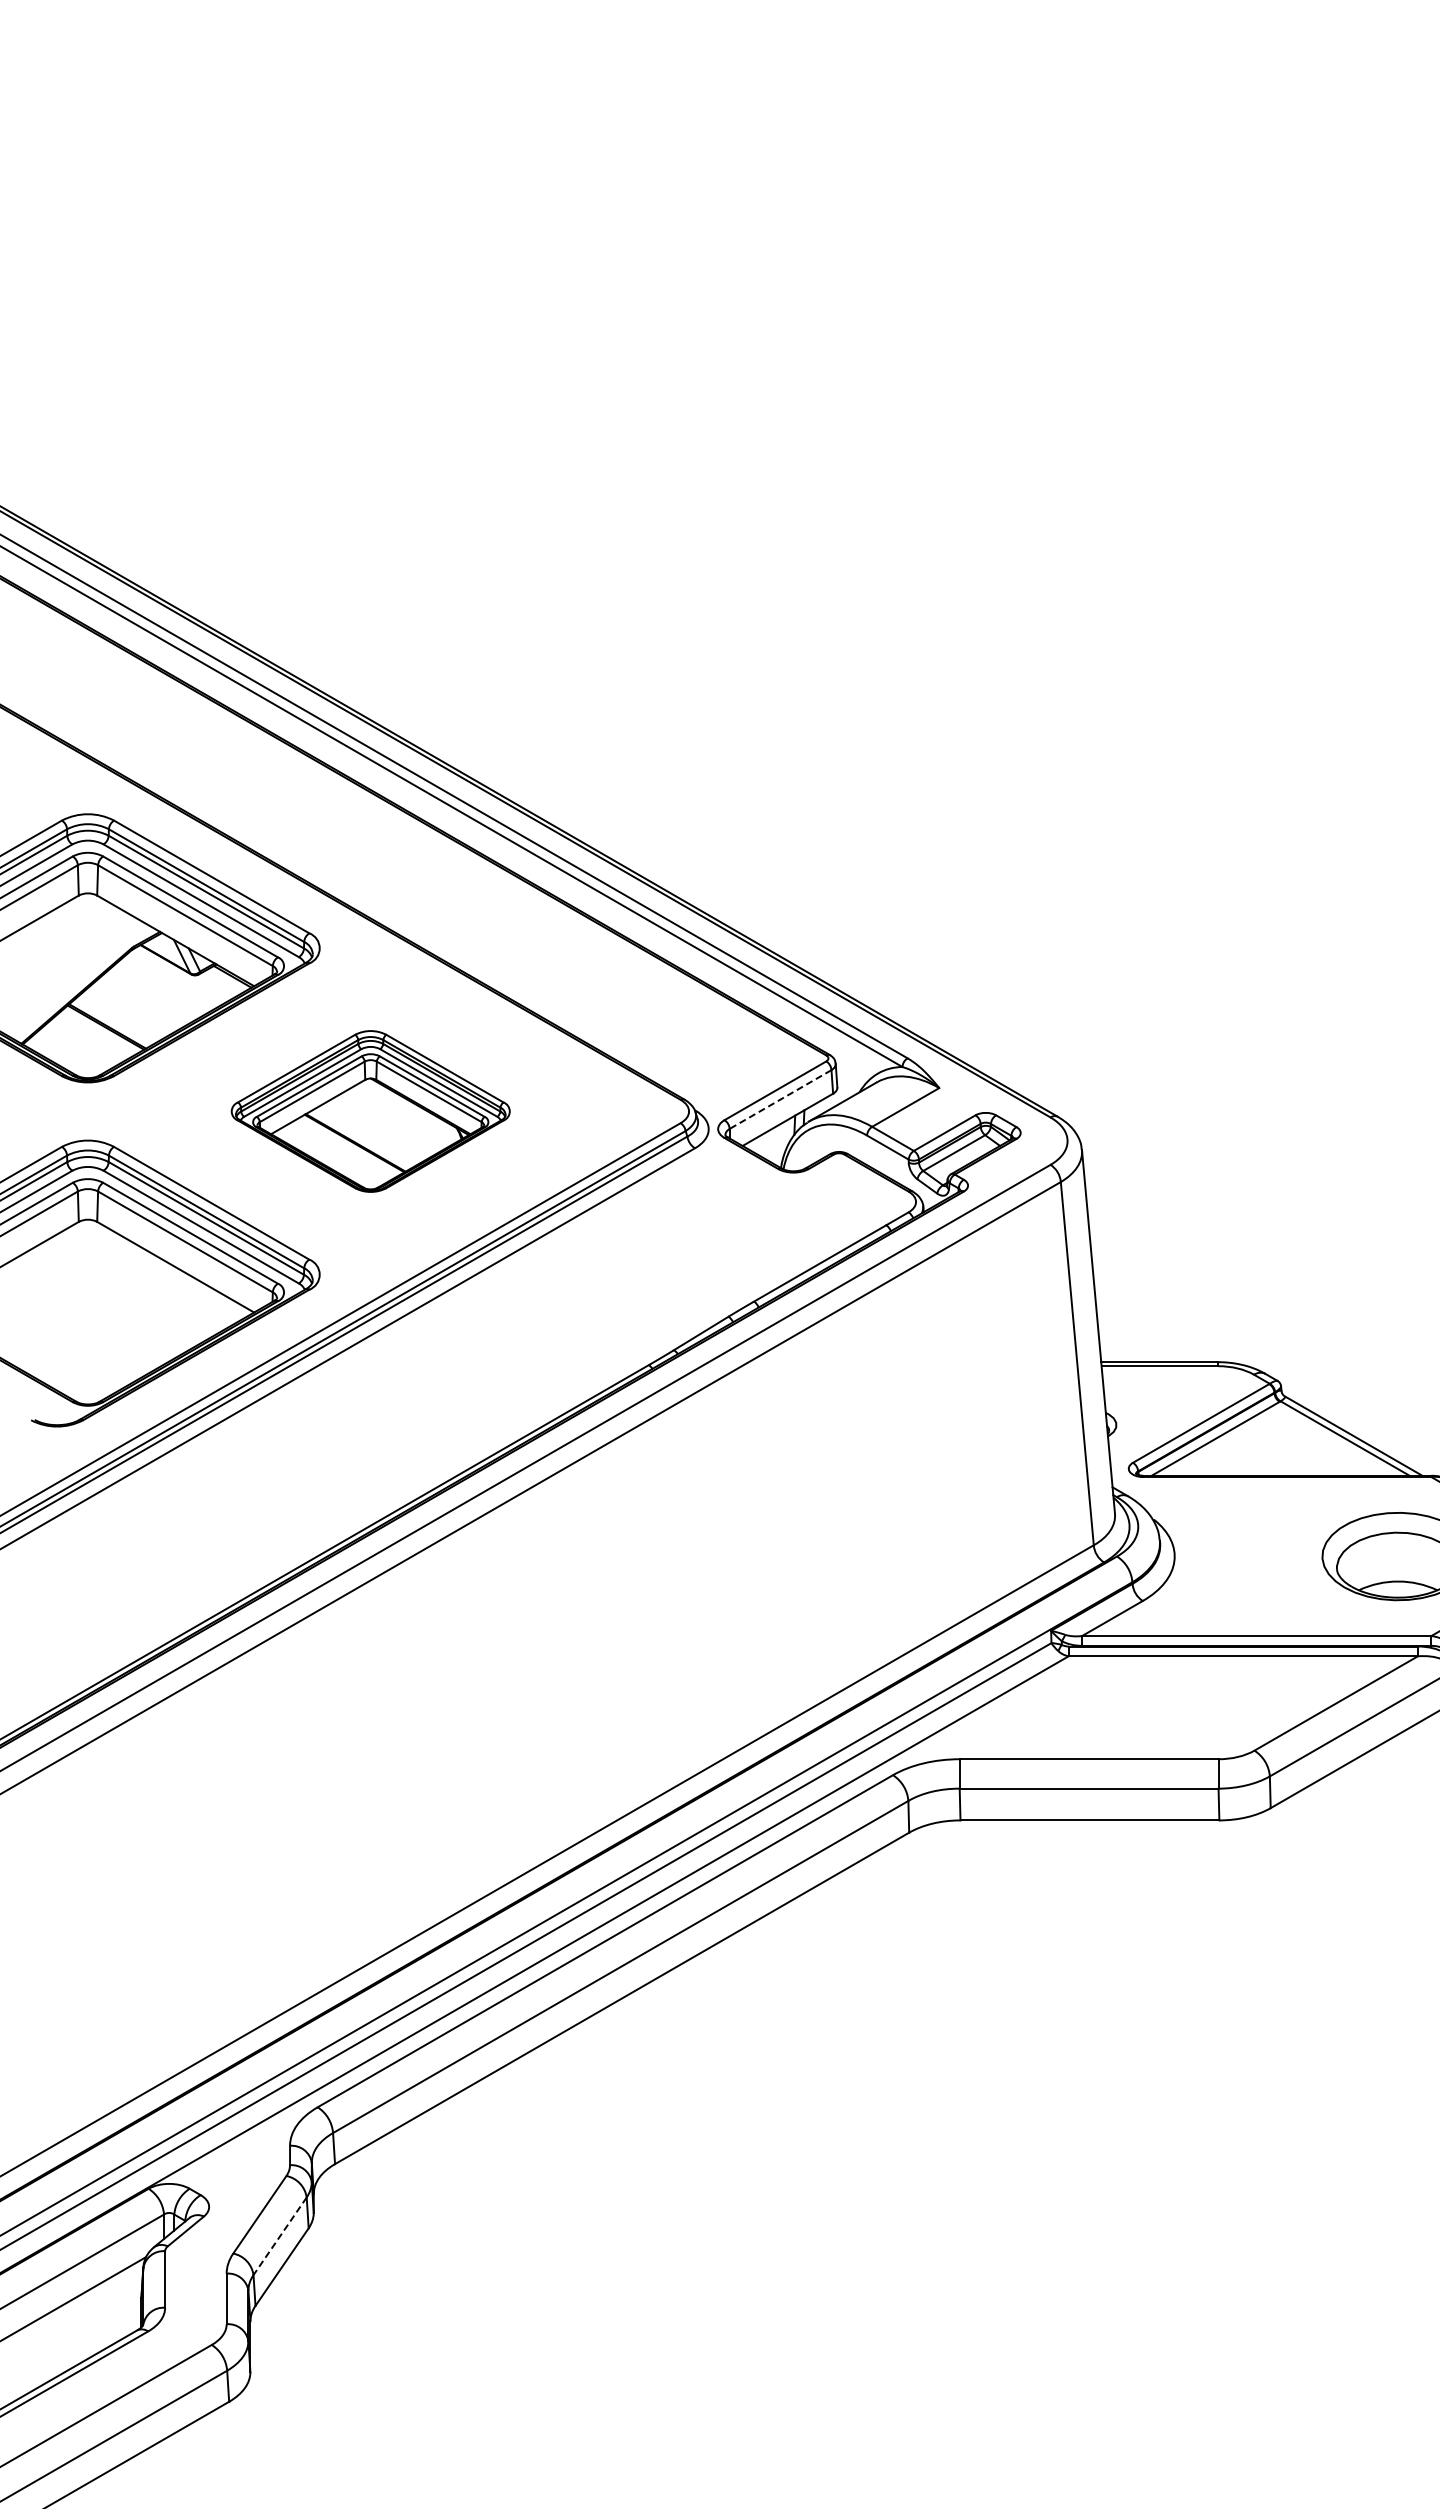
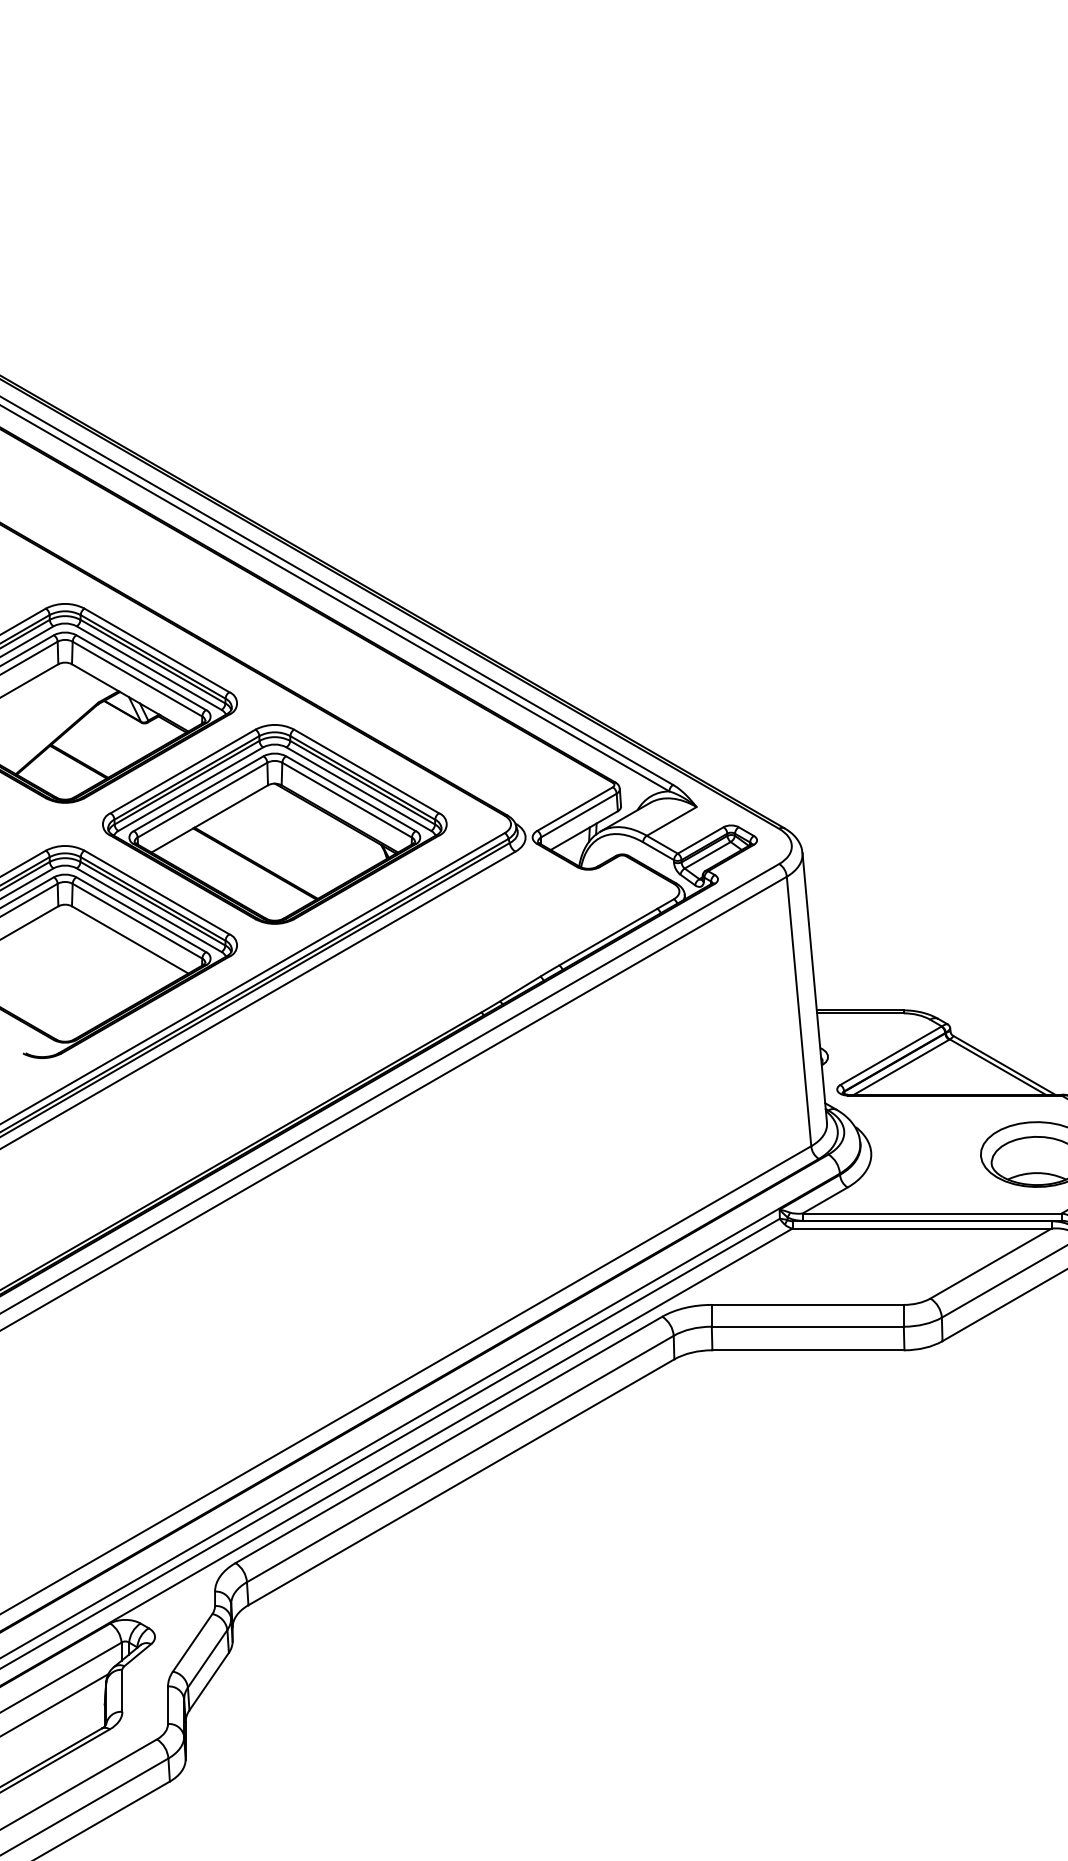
line: (780, 1099) -> (578, 815), dashed -> solid
part: (370, 1111) -> (274, 824), size x1.67
line: (279, 2236) -> (207, 1658), dashed -> solid

